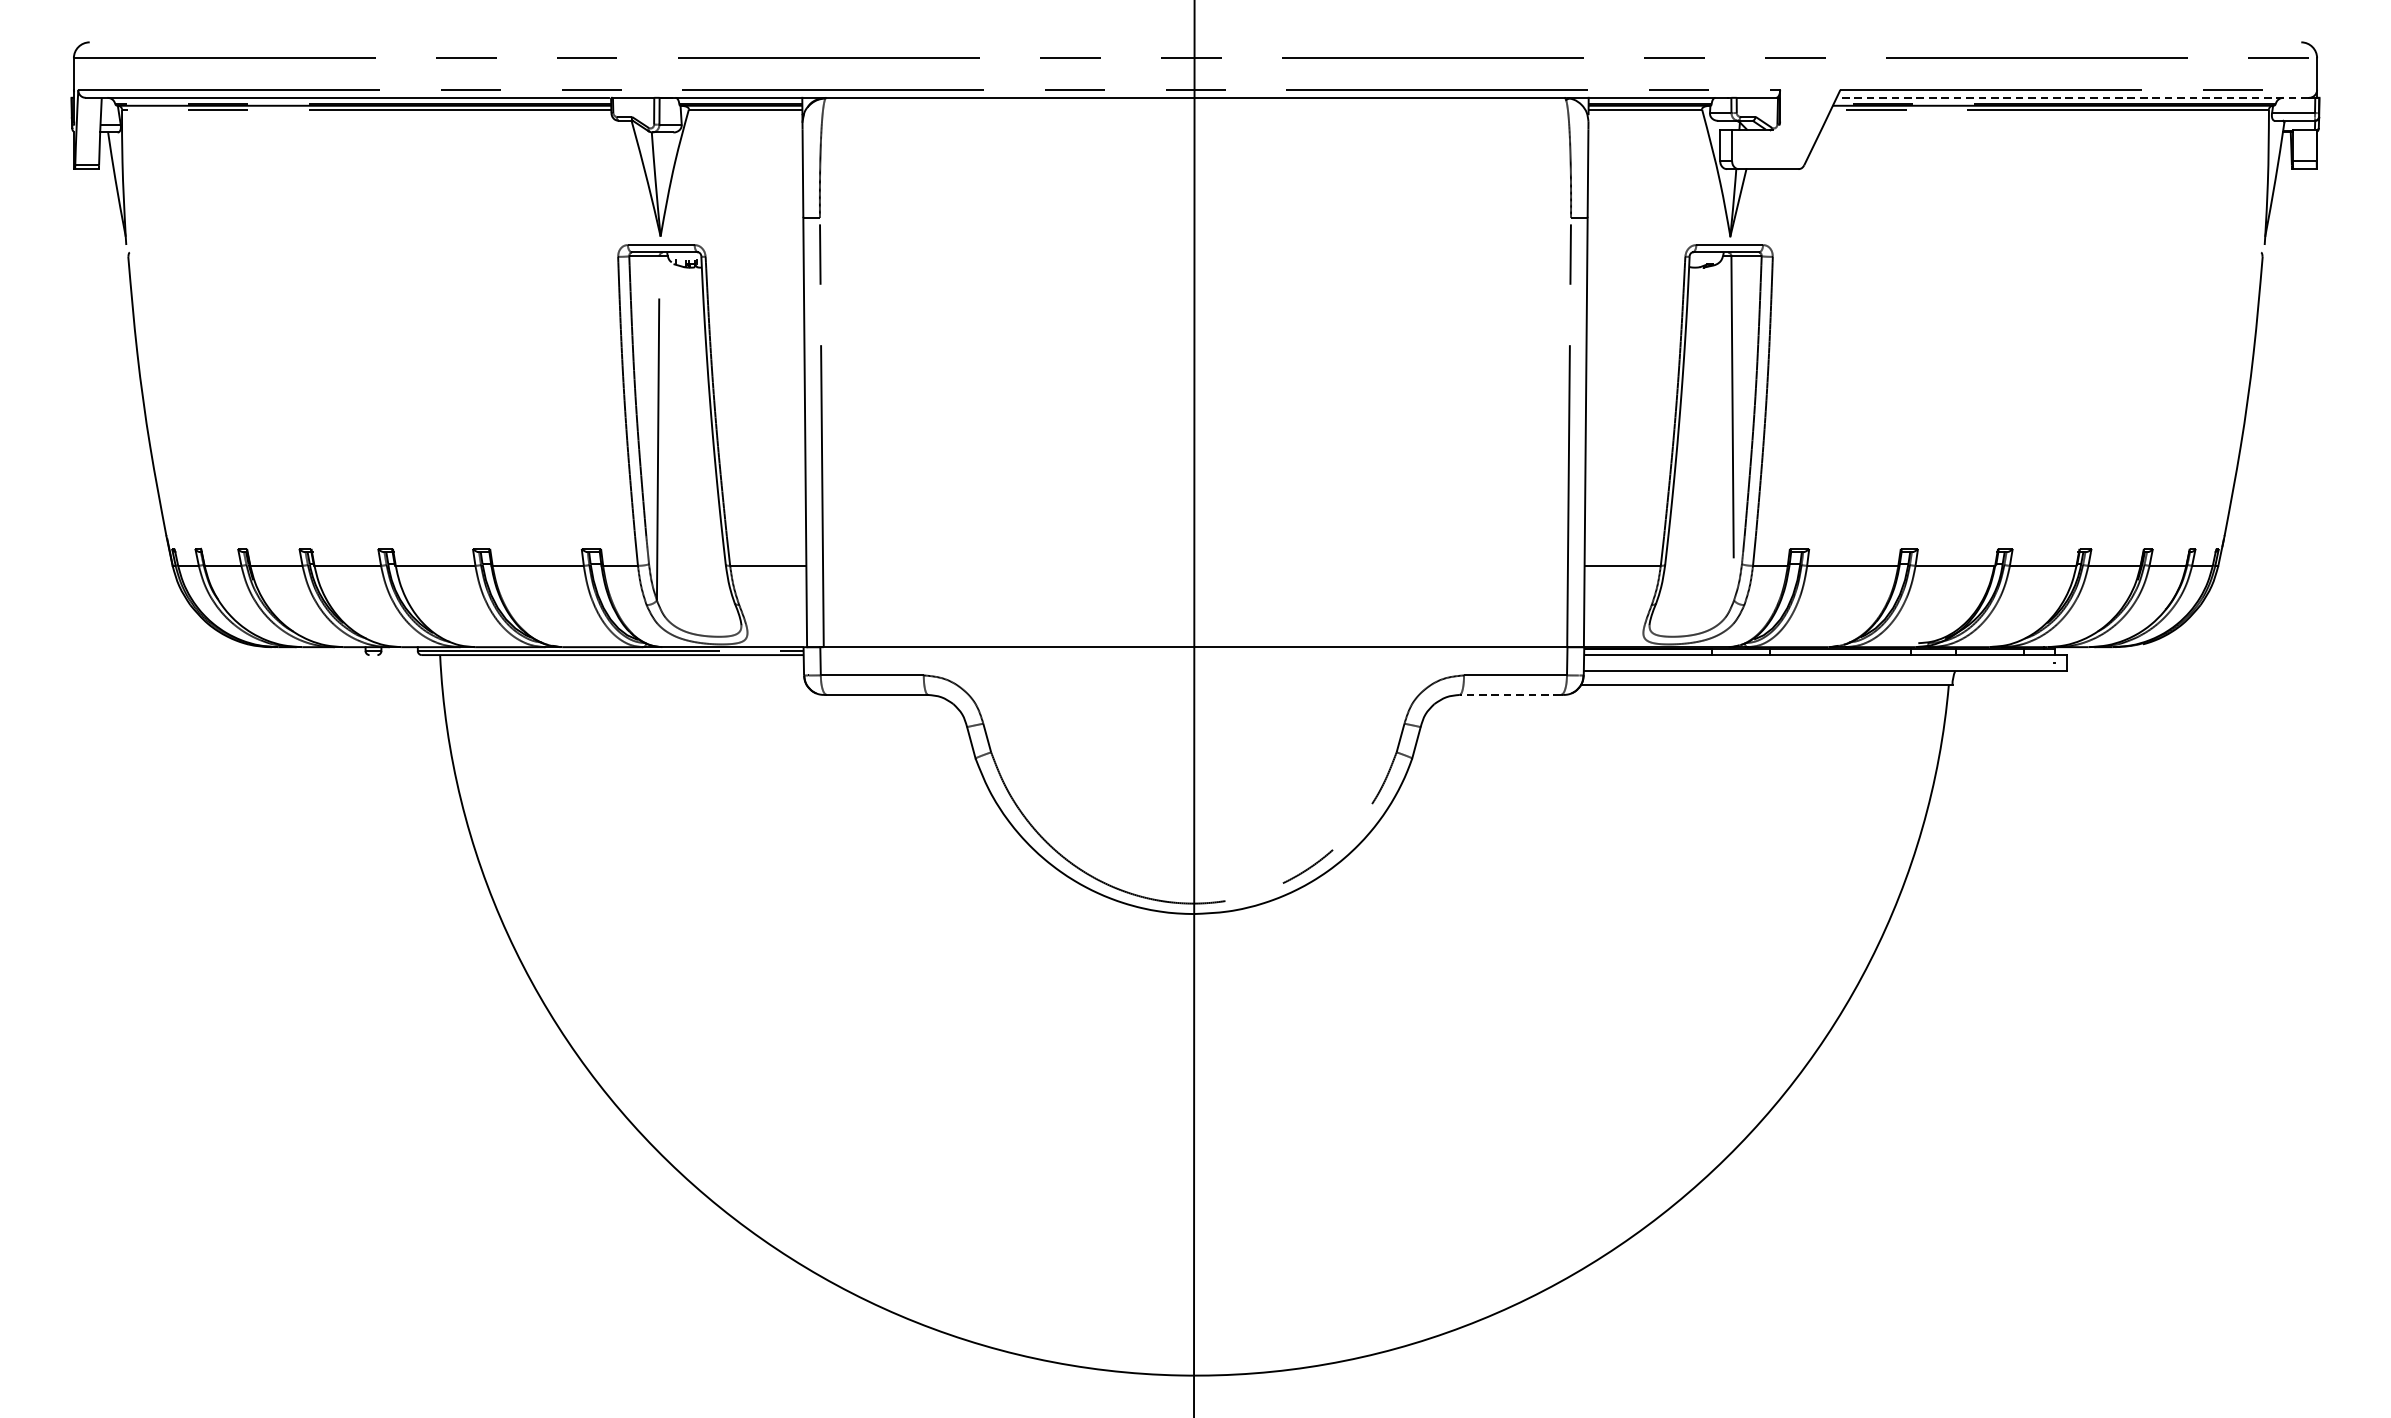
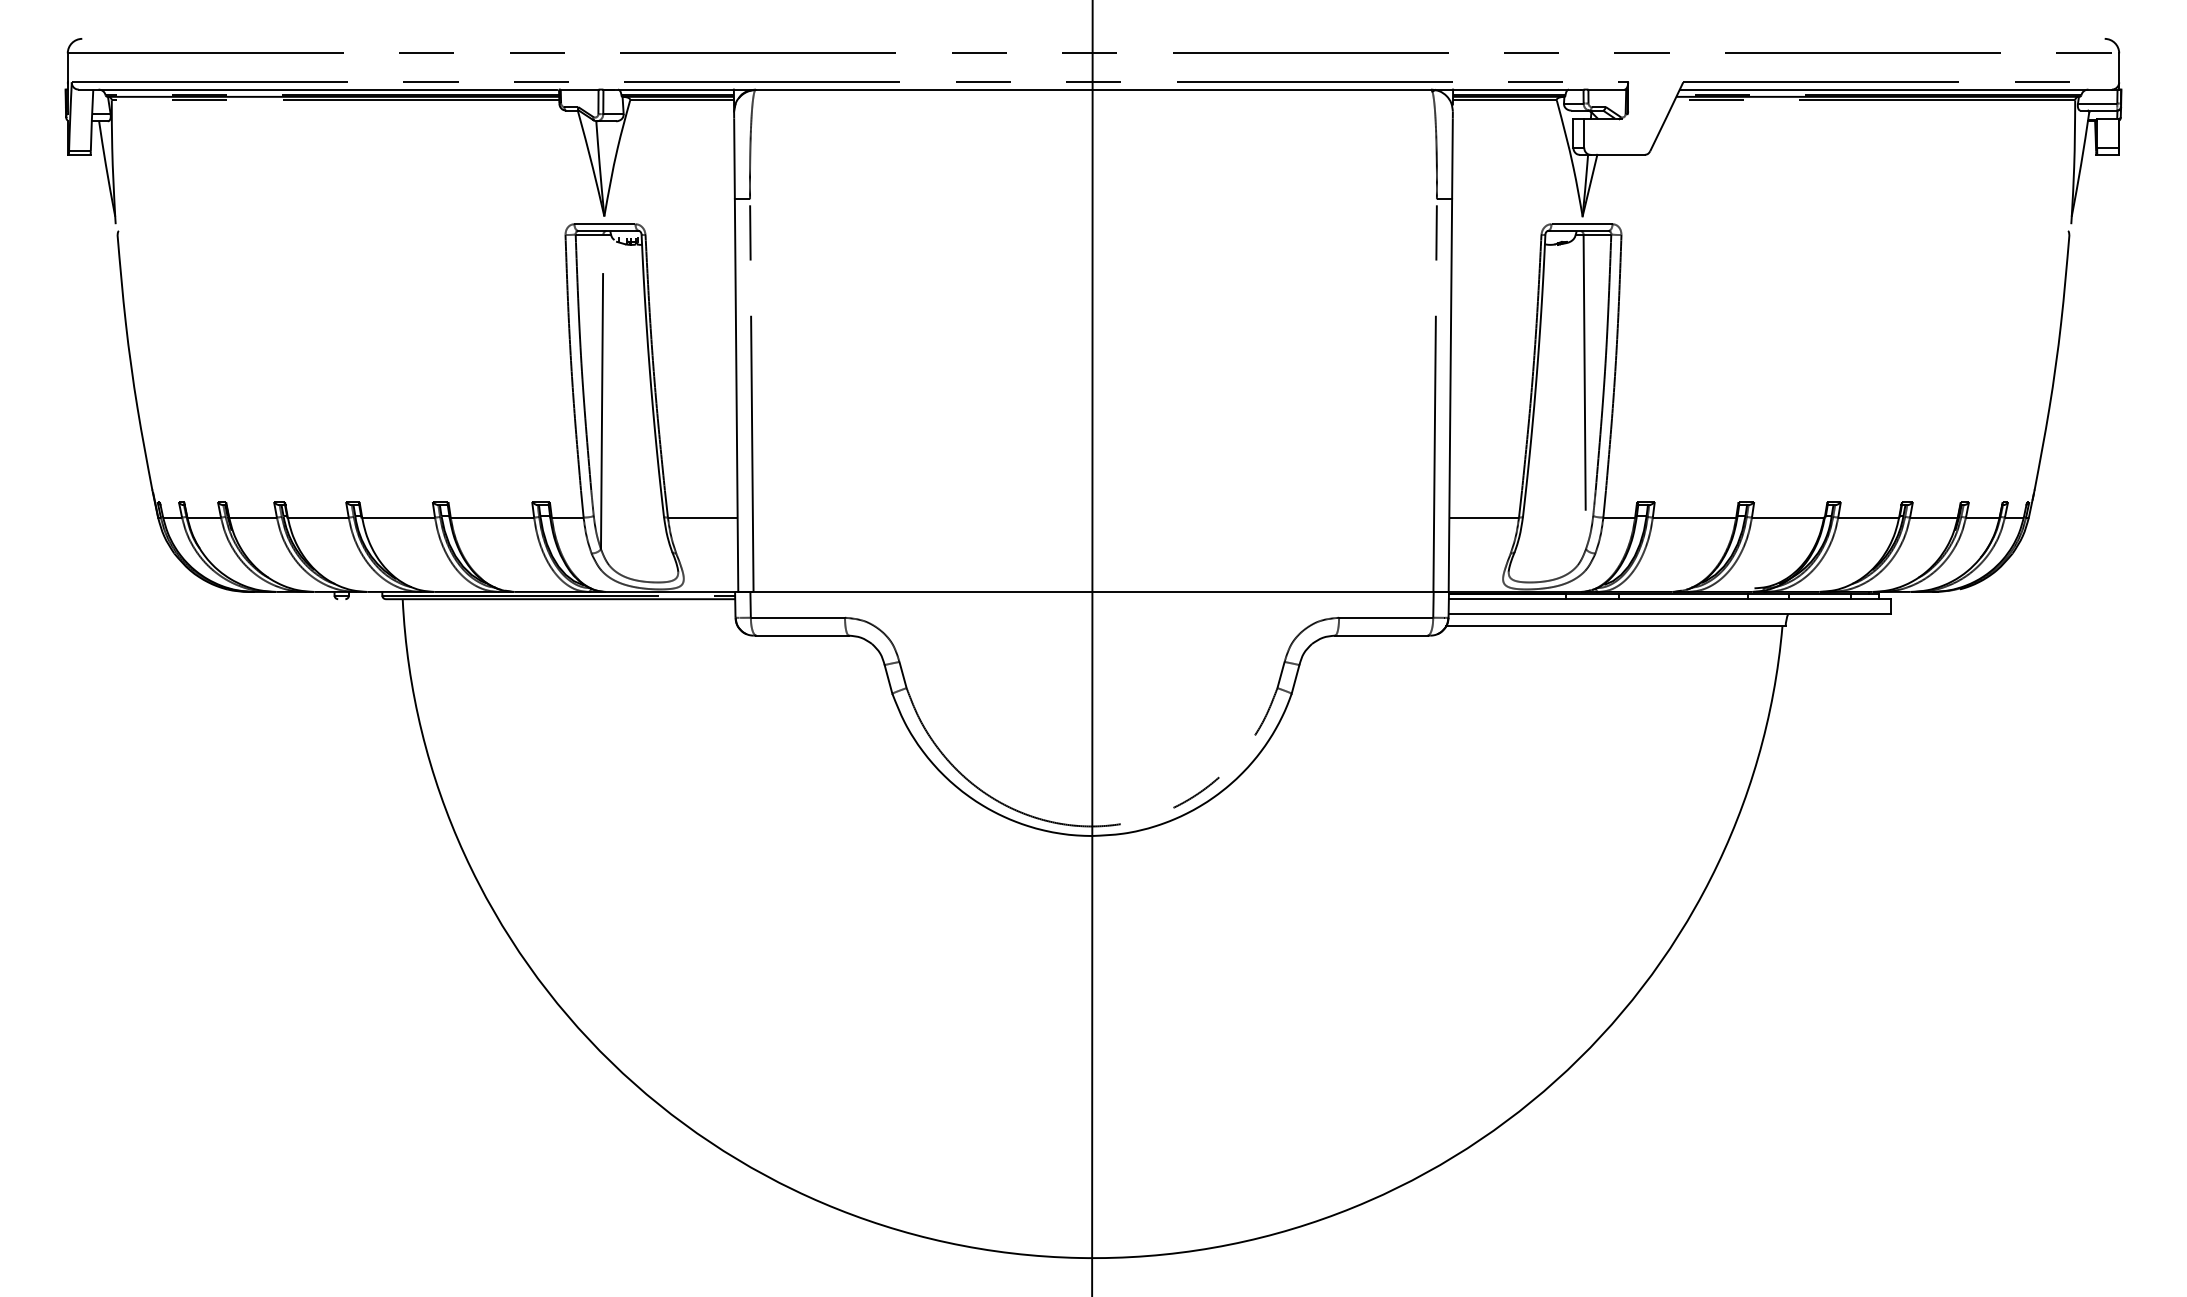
line: (2072, 97) -> (1895, 89), dashed -> solid
line: (1509, 694) -> (1380, 635), dashed -> solid

